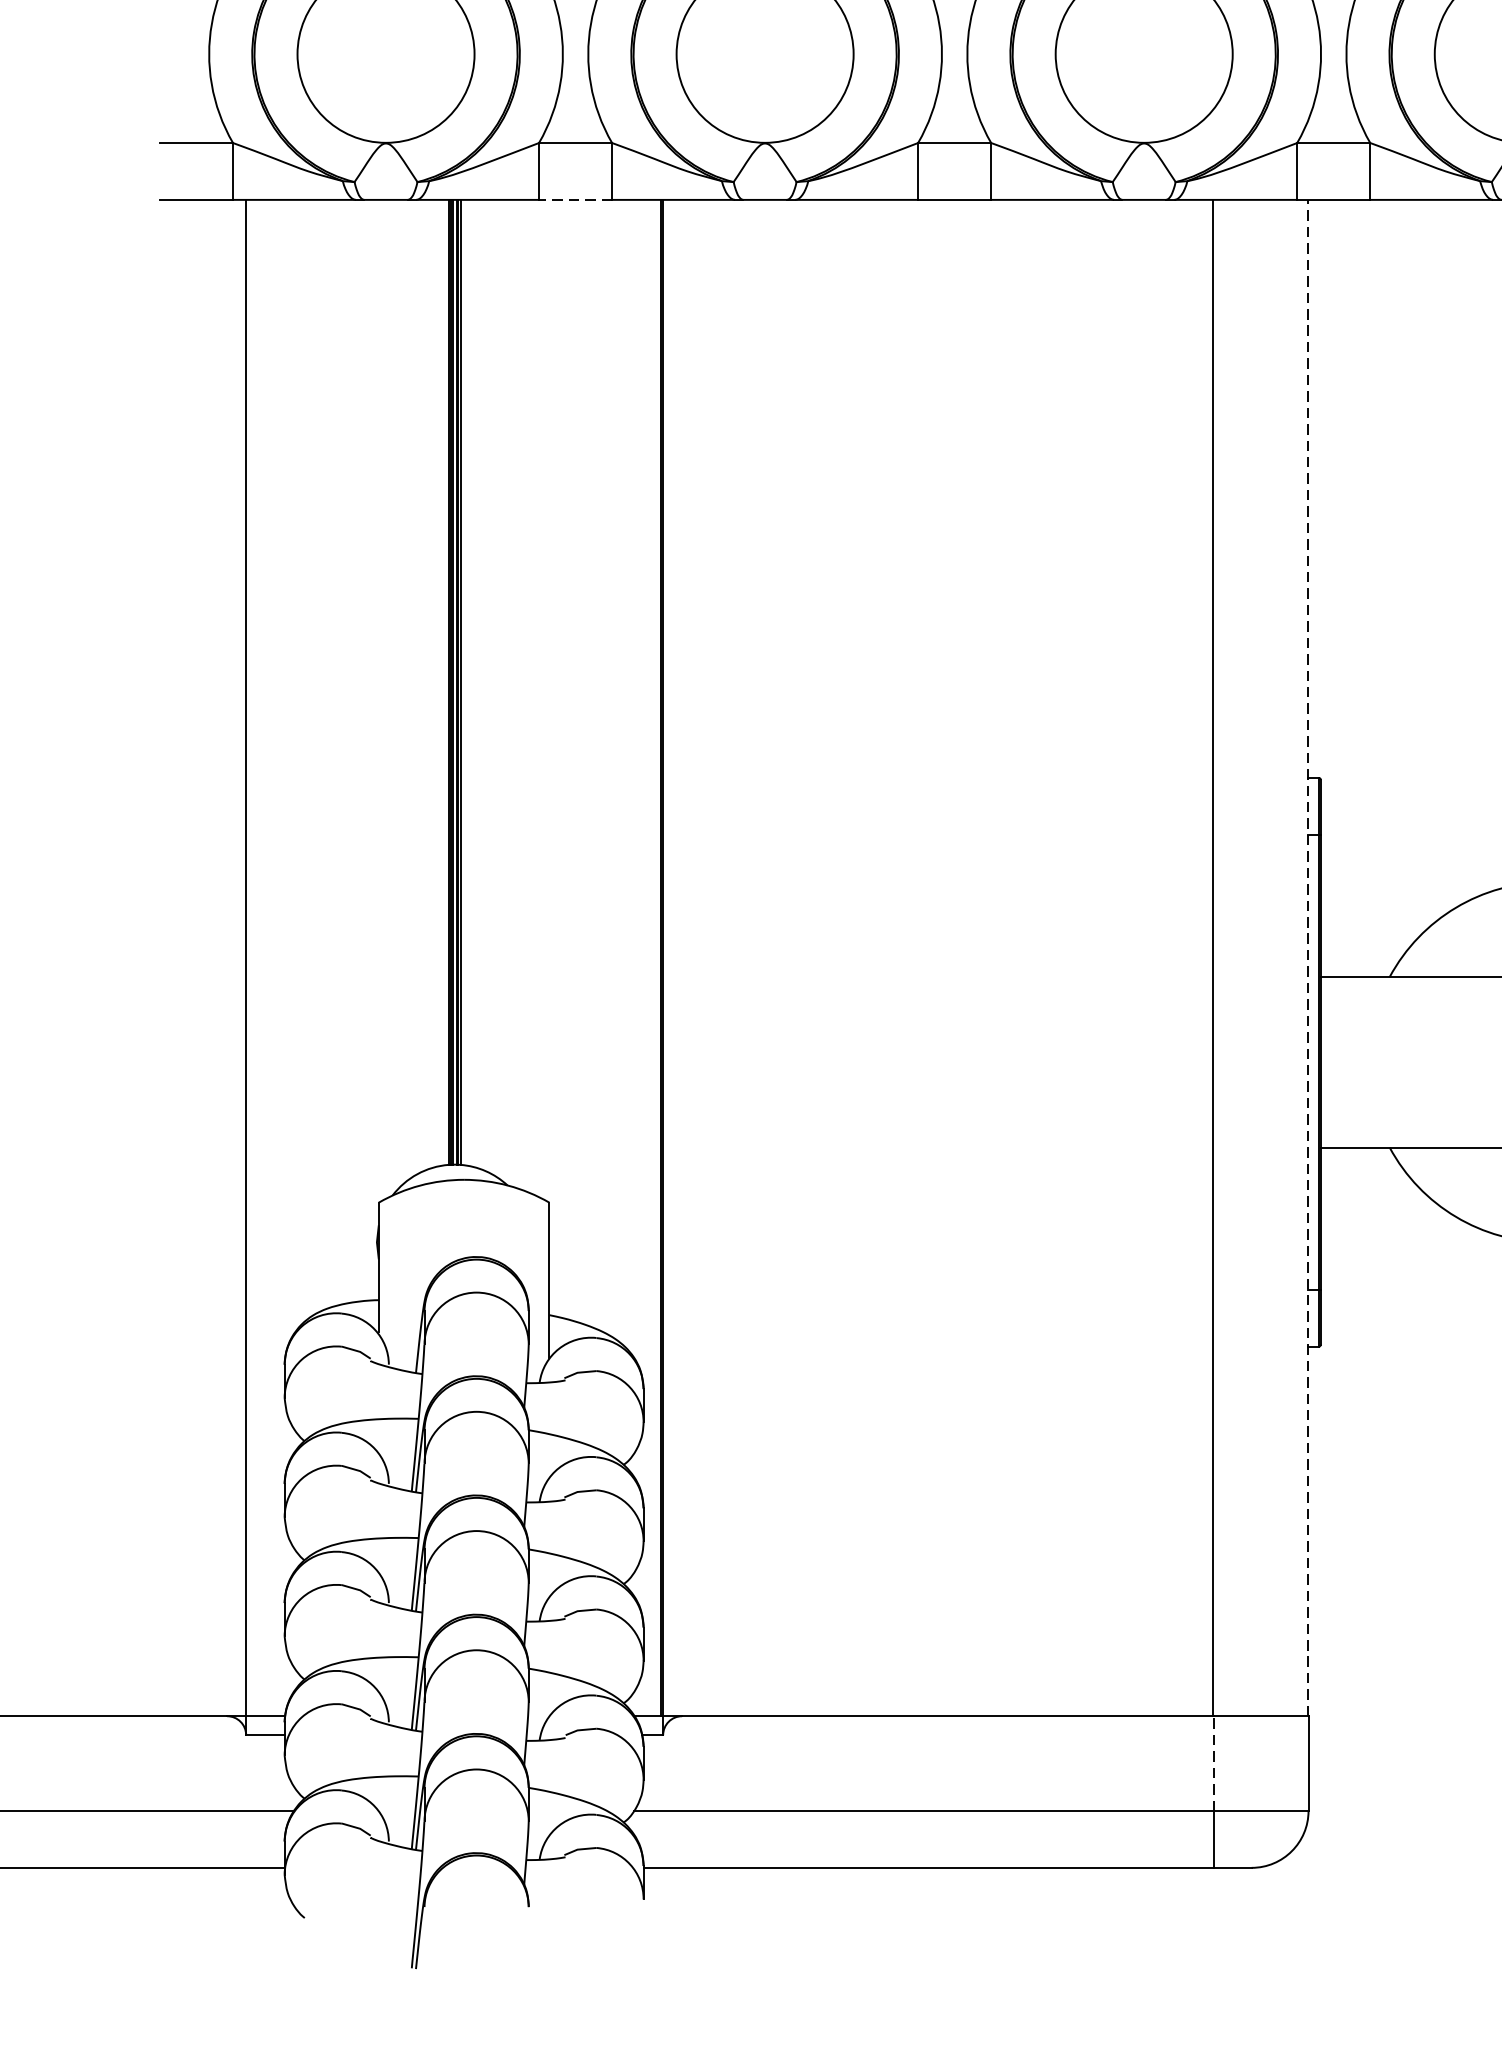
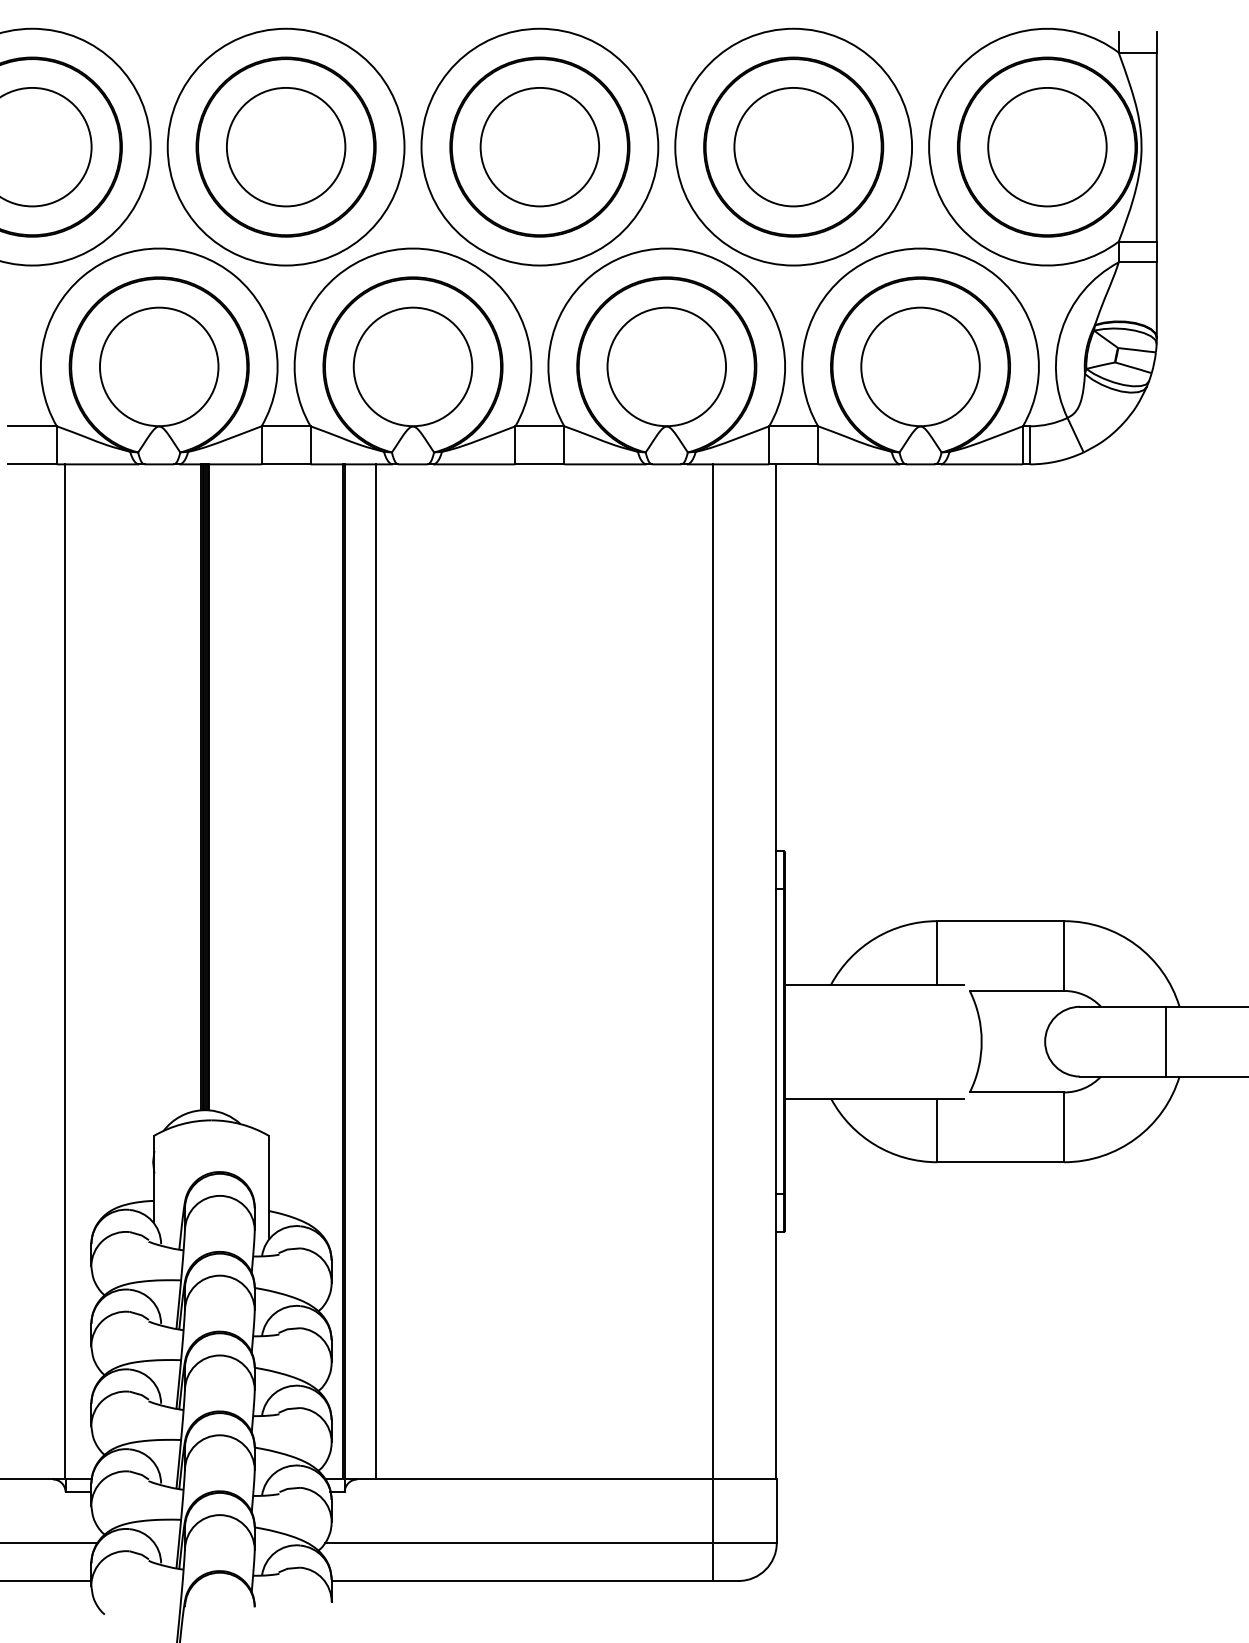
line: (574, 200) -> (285, 464), dashed -> solid
line: (710, 957) -> (376, 971), added
line: (1308, 957) -> (776, 971), dashed -> solid
line: (1213, 1764) -> (713, 1511), dashed -> solid

